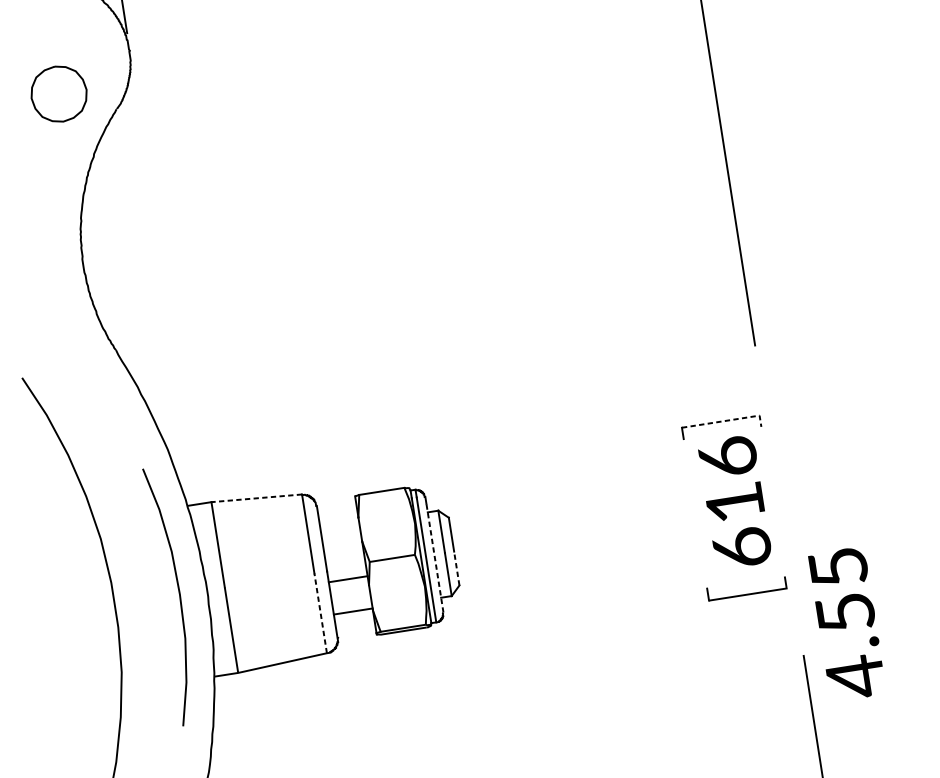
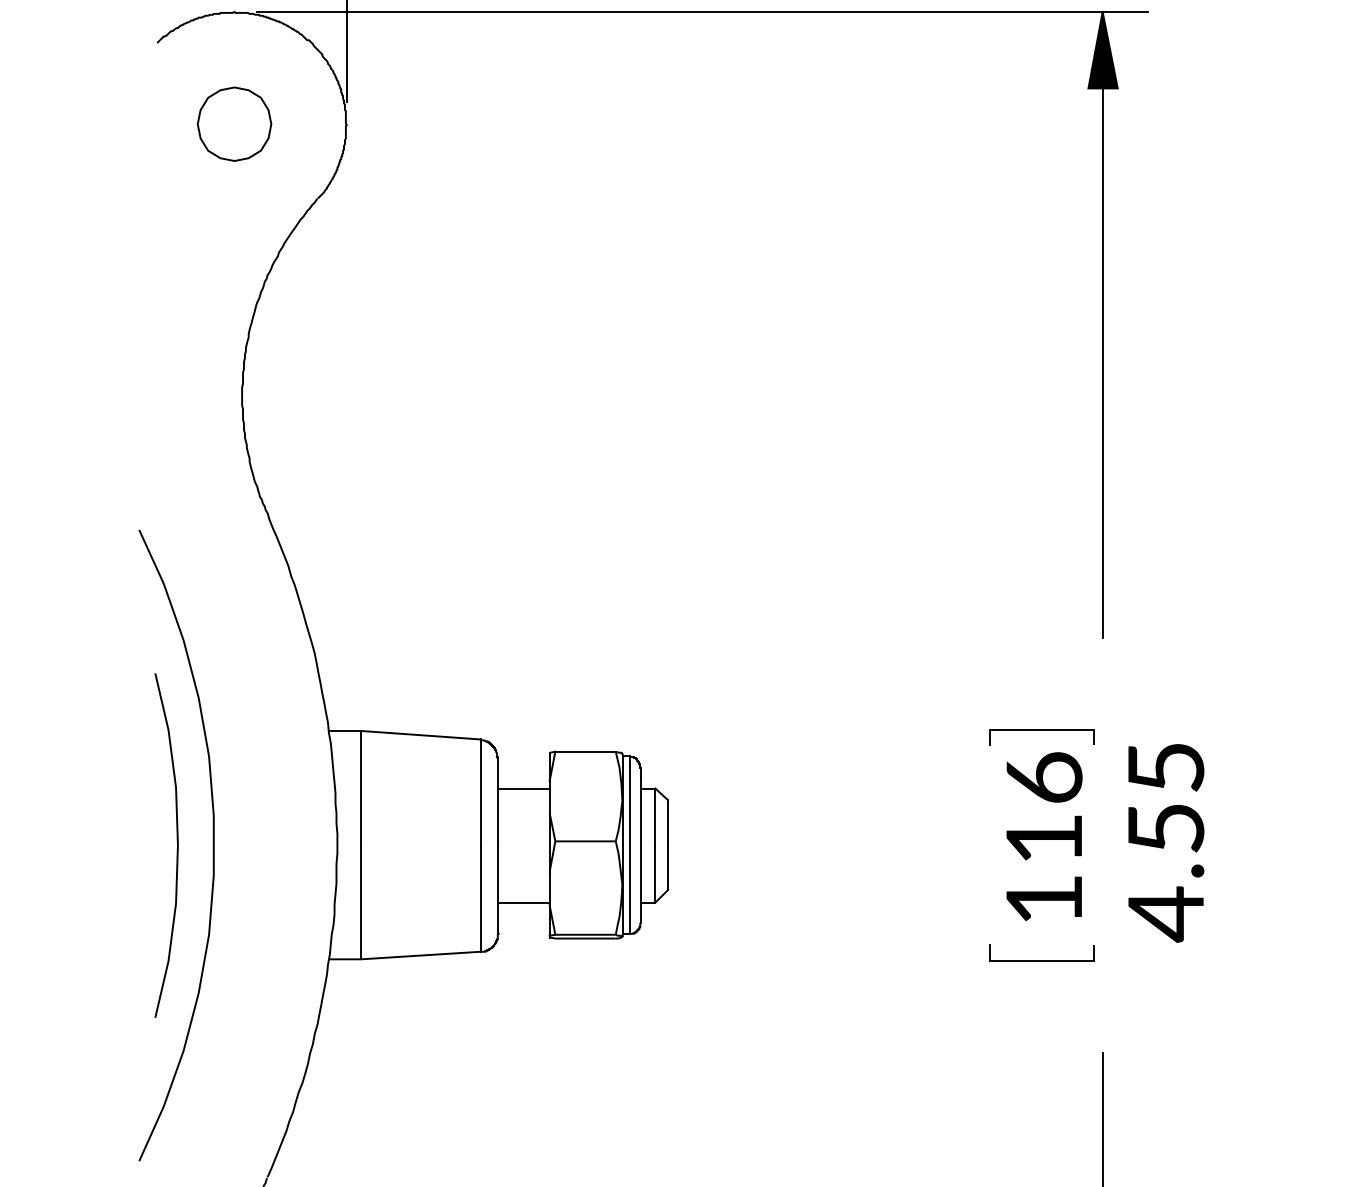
part: (59, 93) -> (234, 123), moved
line: (727, 420) -> (1051, 730), dashed -> solid
line: (256, 498) -> (420, 735), dashed -> solid
text: (742, 547) -> (1044, 898), 616 -> 116
line: (435, 557) -> (641, 849), dashed -> solid
line: (456, 568) -> (667, 867), dashed -> solid
line: (348, 579) -> (523, 788), moved
curve: (179, 598) -> (176, 849), moved
line: (320, 612) -> (480, 897), dashed -> solid
text: (847, 624) -> (1166, 843), moved

